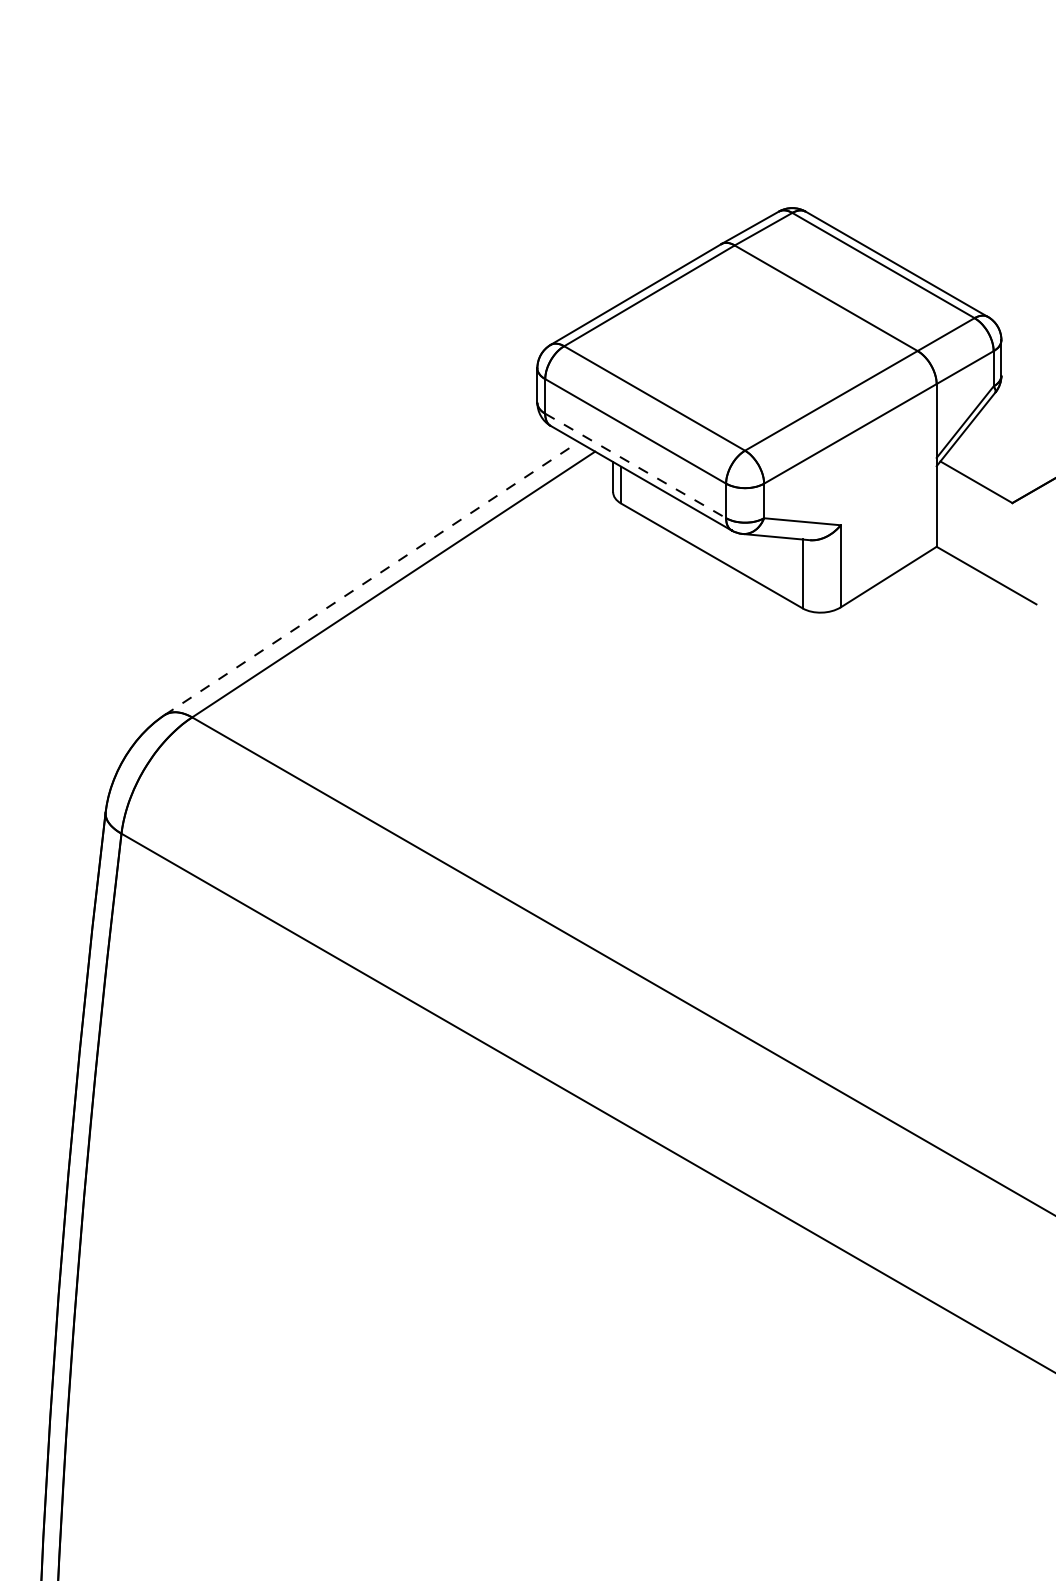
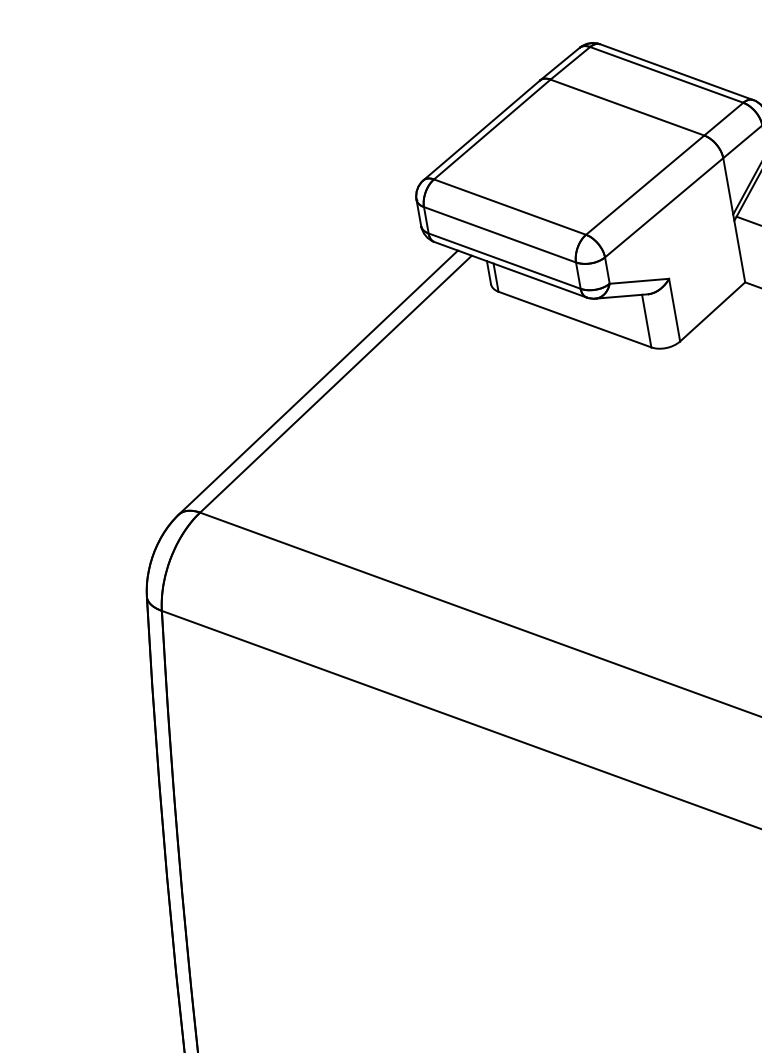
line: (636, 466) -> (505, 261), dashed -> solid
line: (372, 578) -> (319, 382), dashed -> solid

